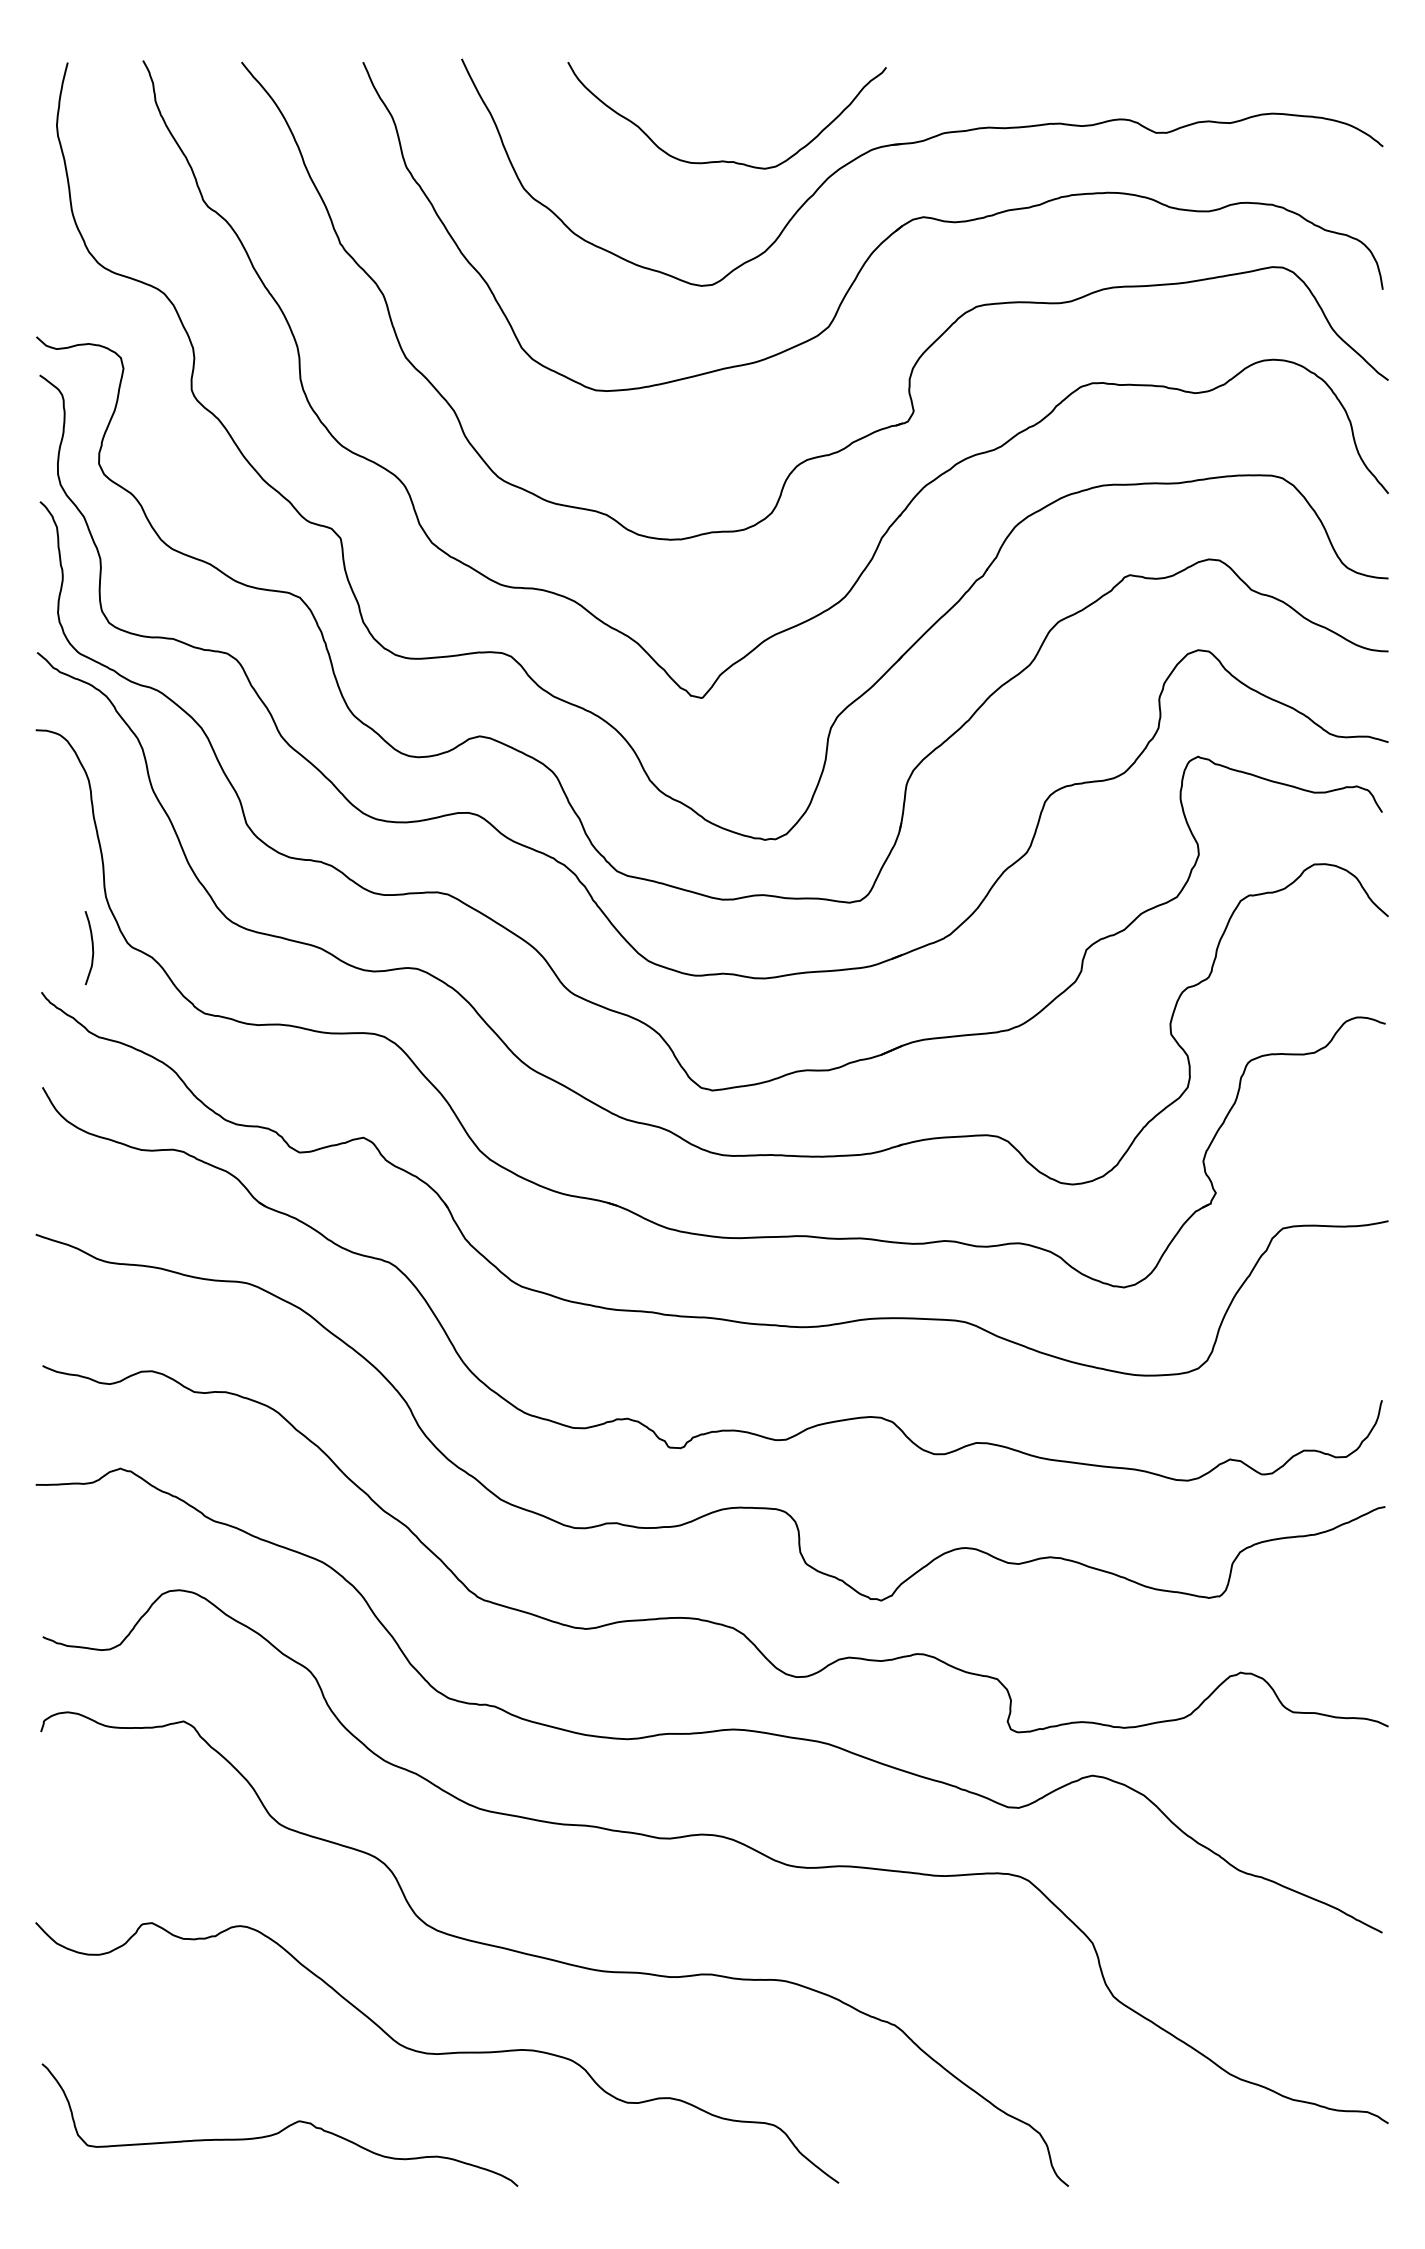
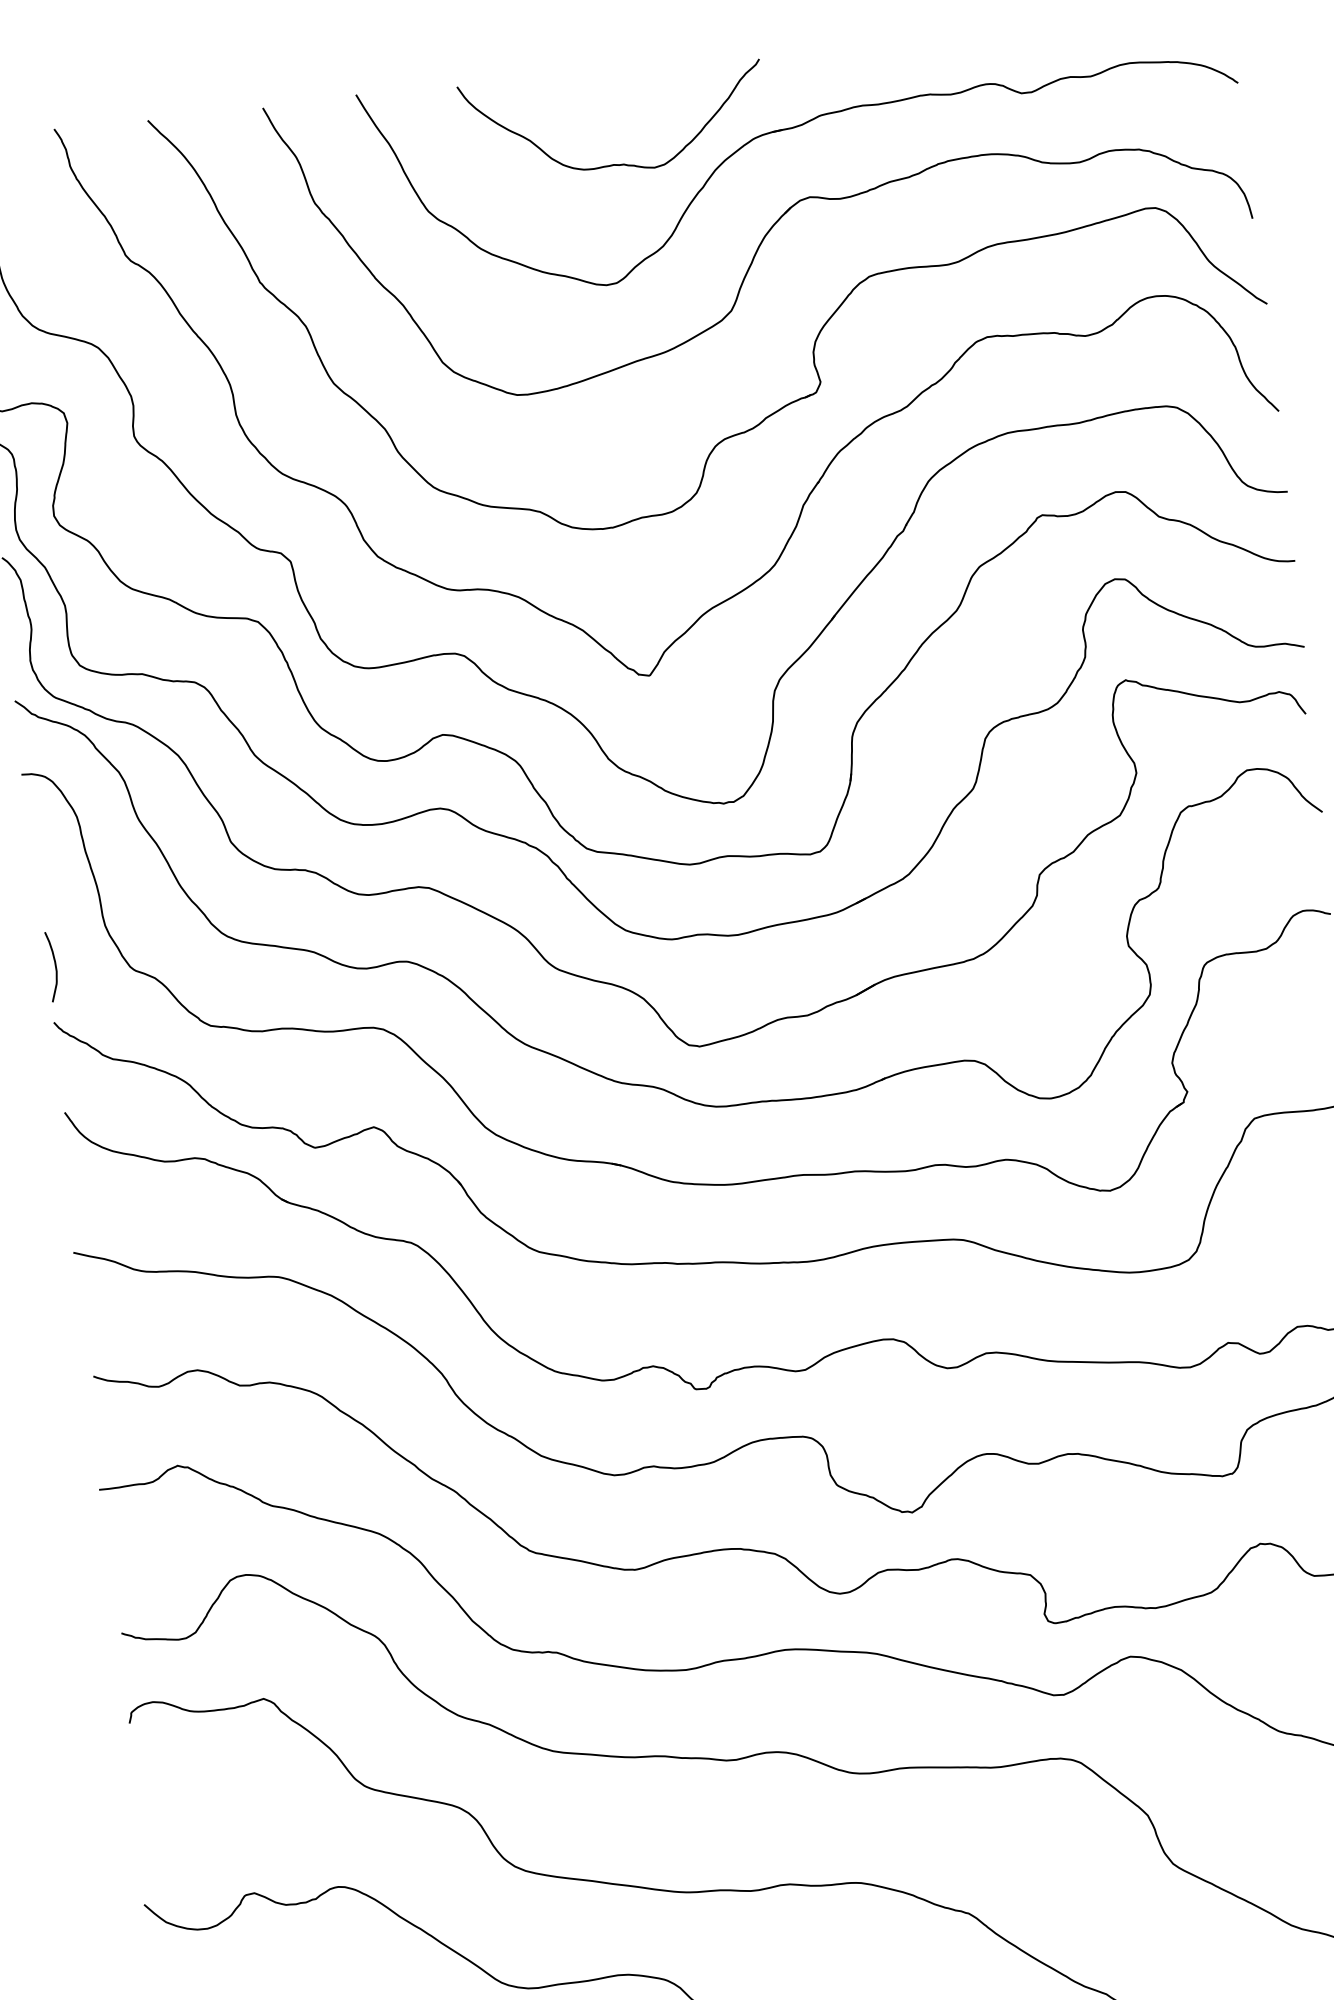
curve: (92, 948) -> (55, 966), moved

